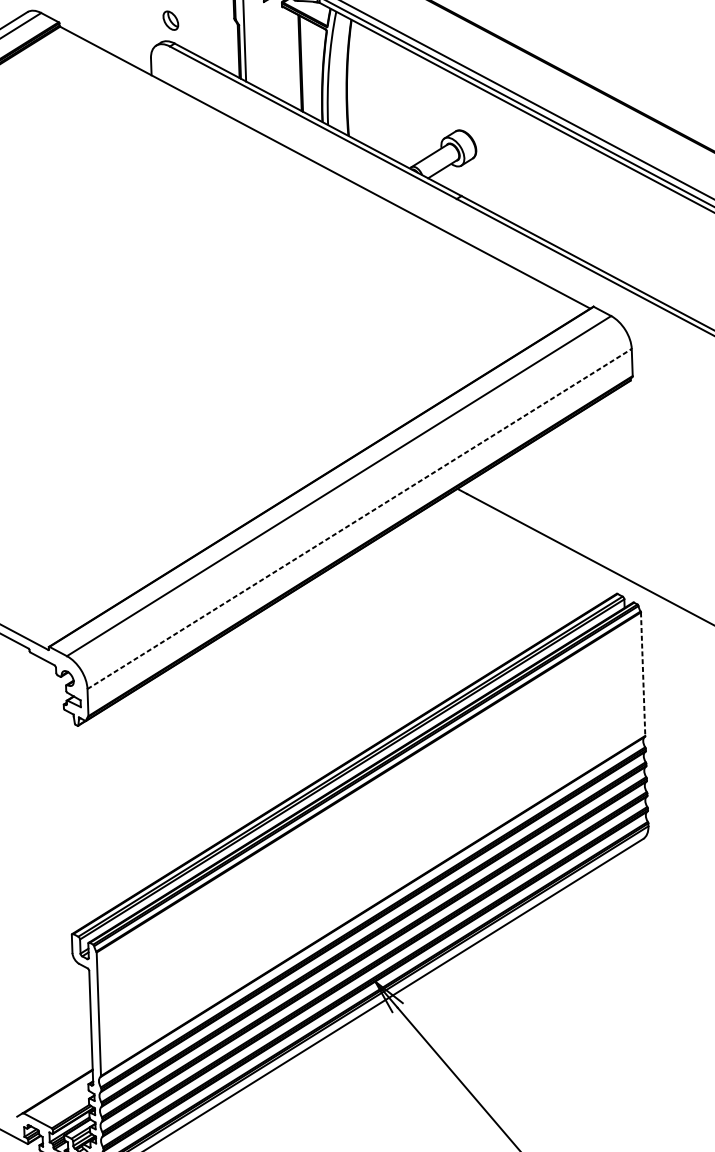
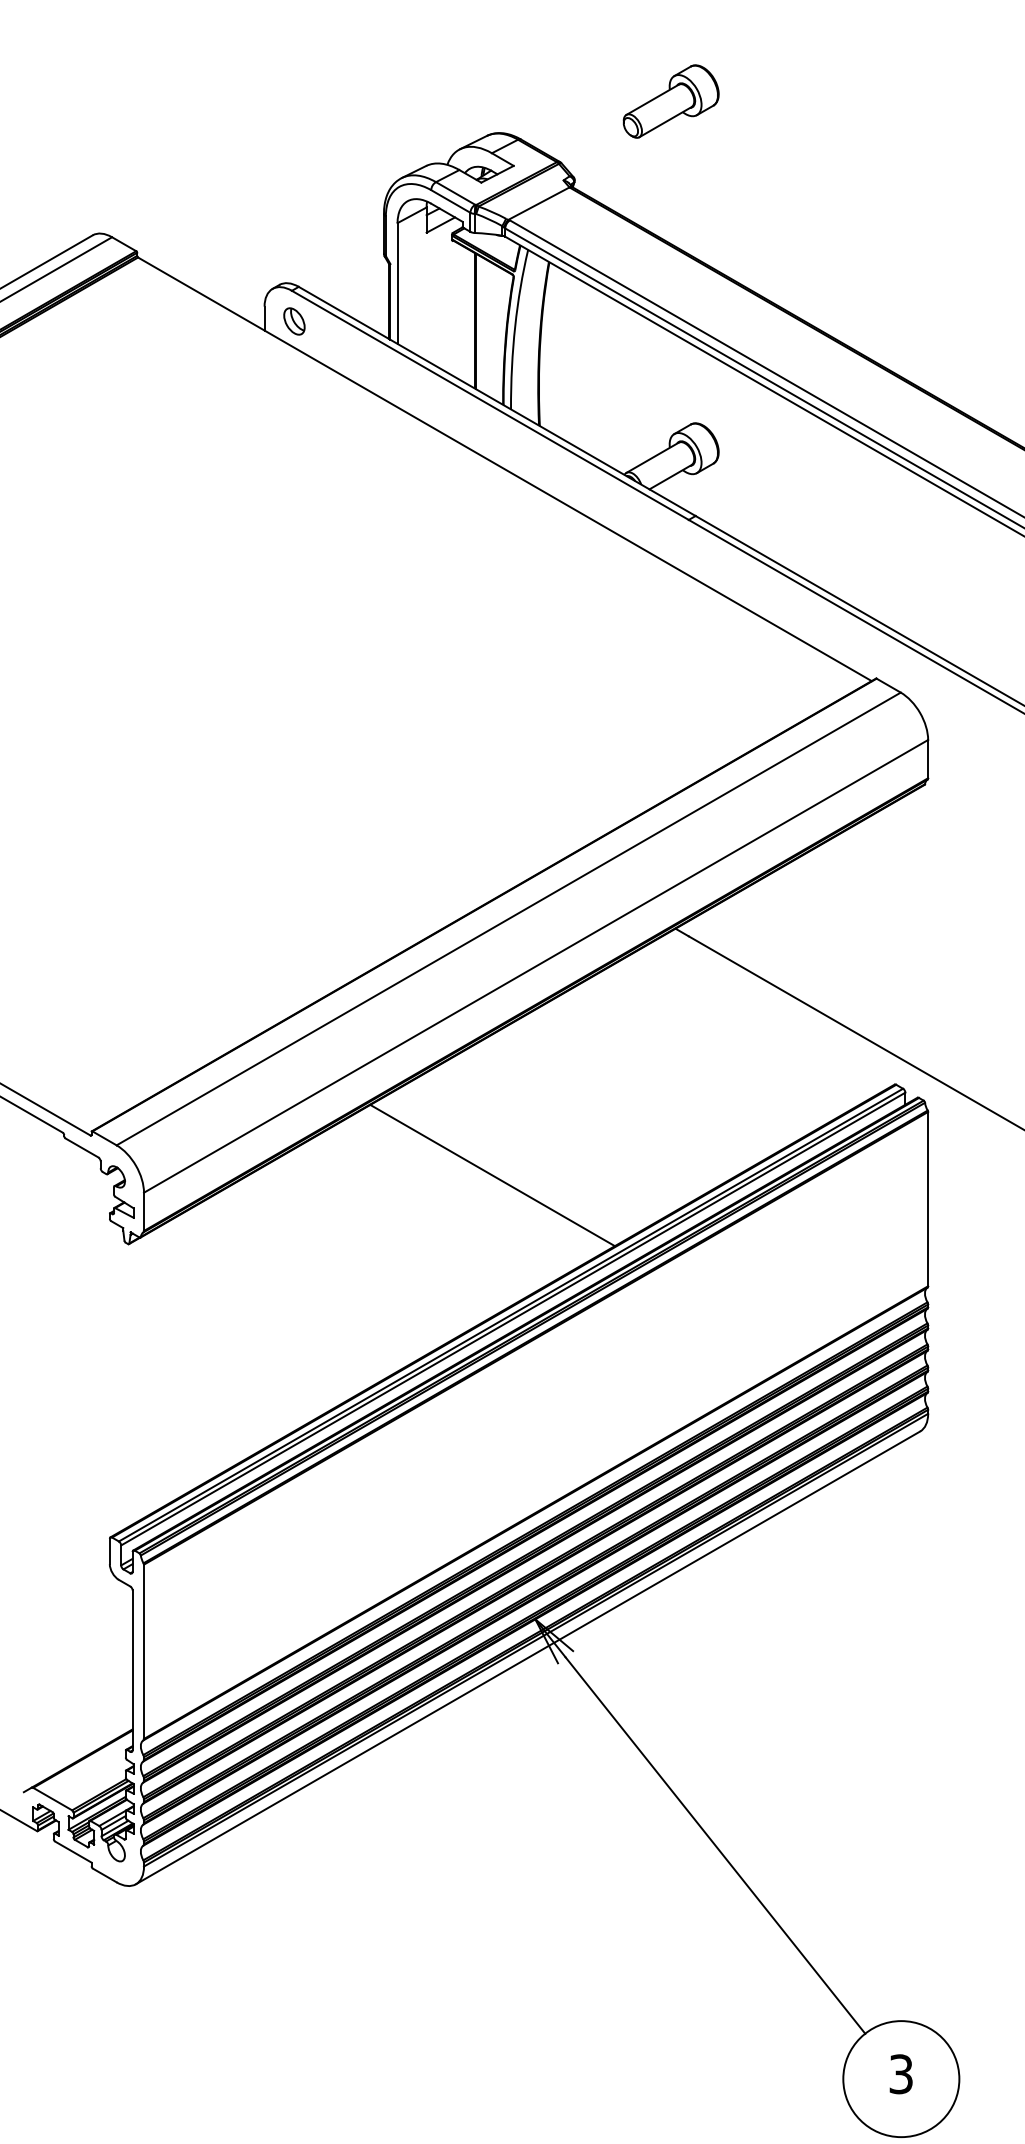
part: (170, 20) -> (294, 321), moved
line: (359, 519) -> (536, 966), dashed -> solid
line: (333, 668) -> (492, 1175), added
line: (643, 674) -> (928, 1199), dashed -> solid

